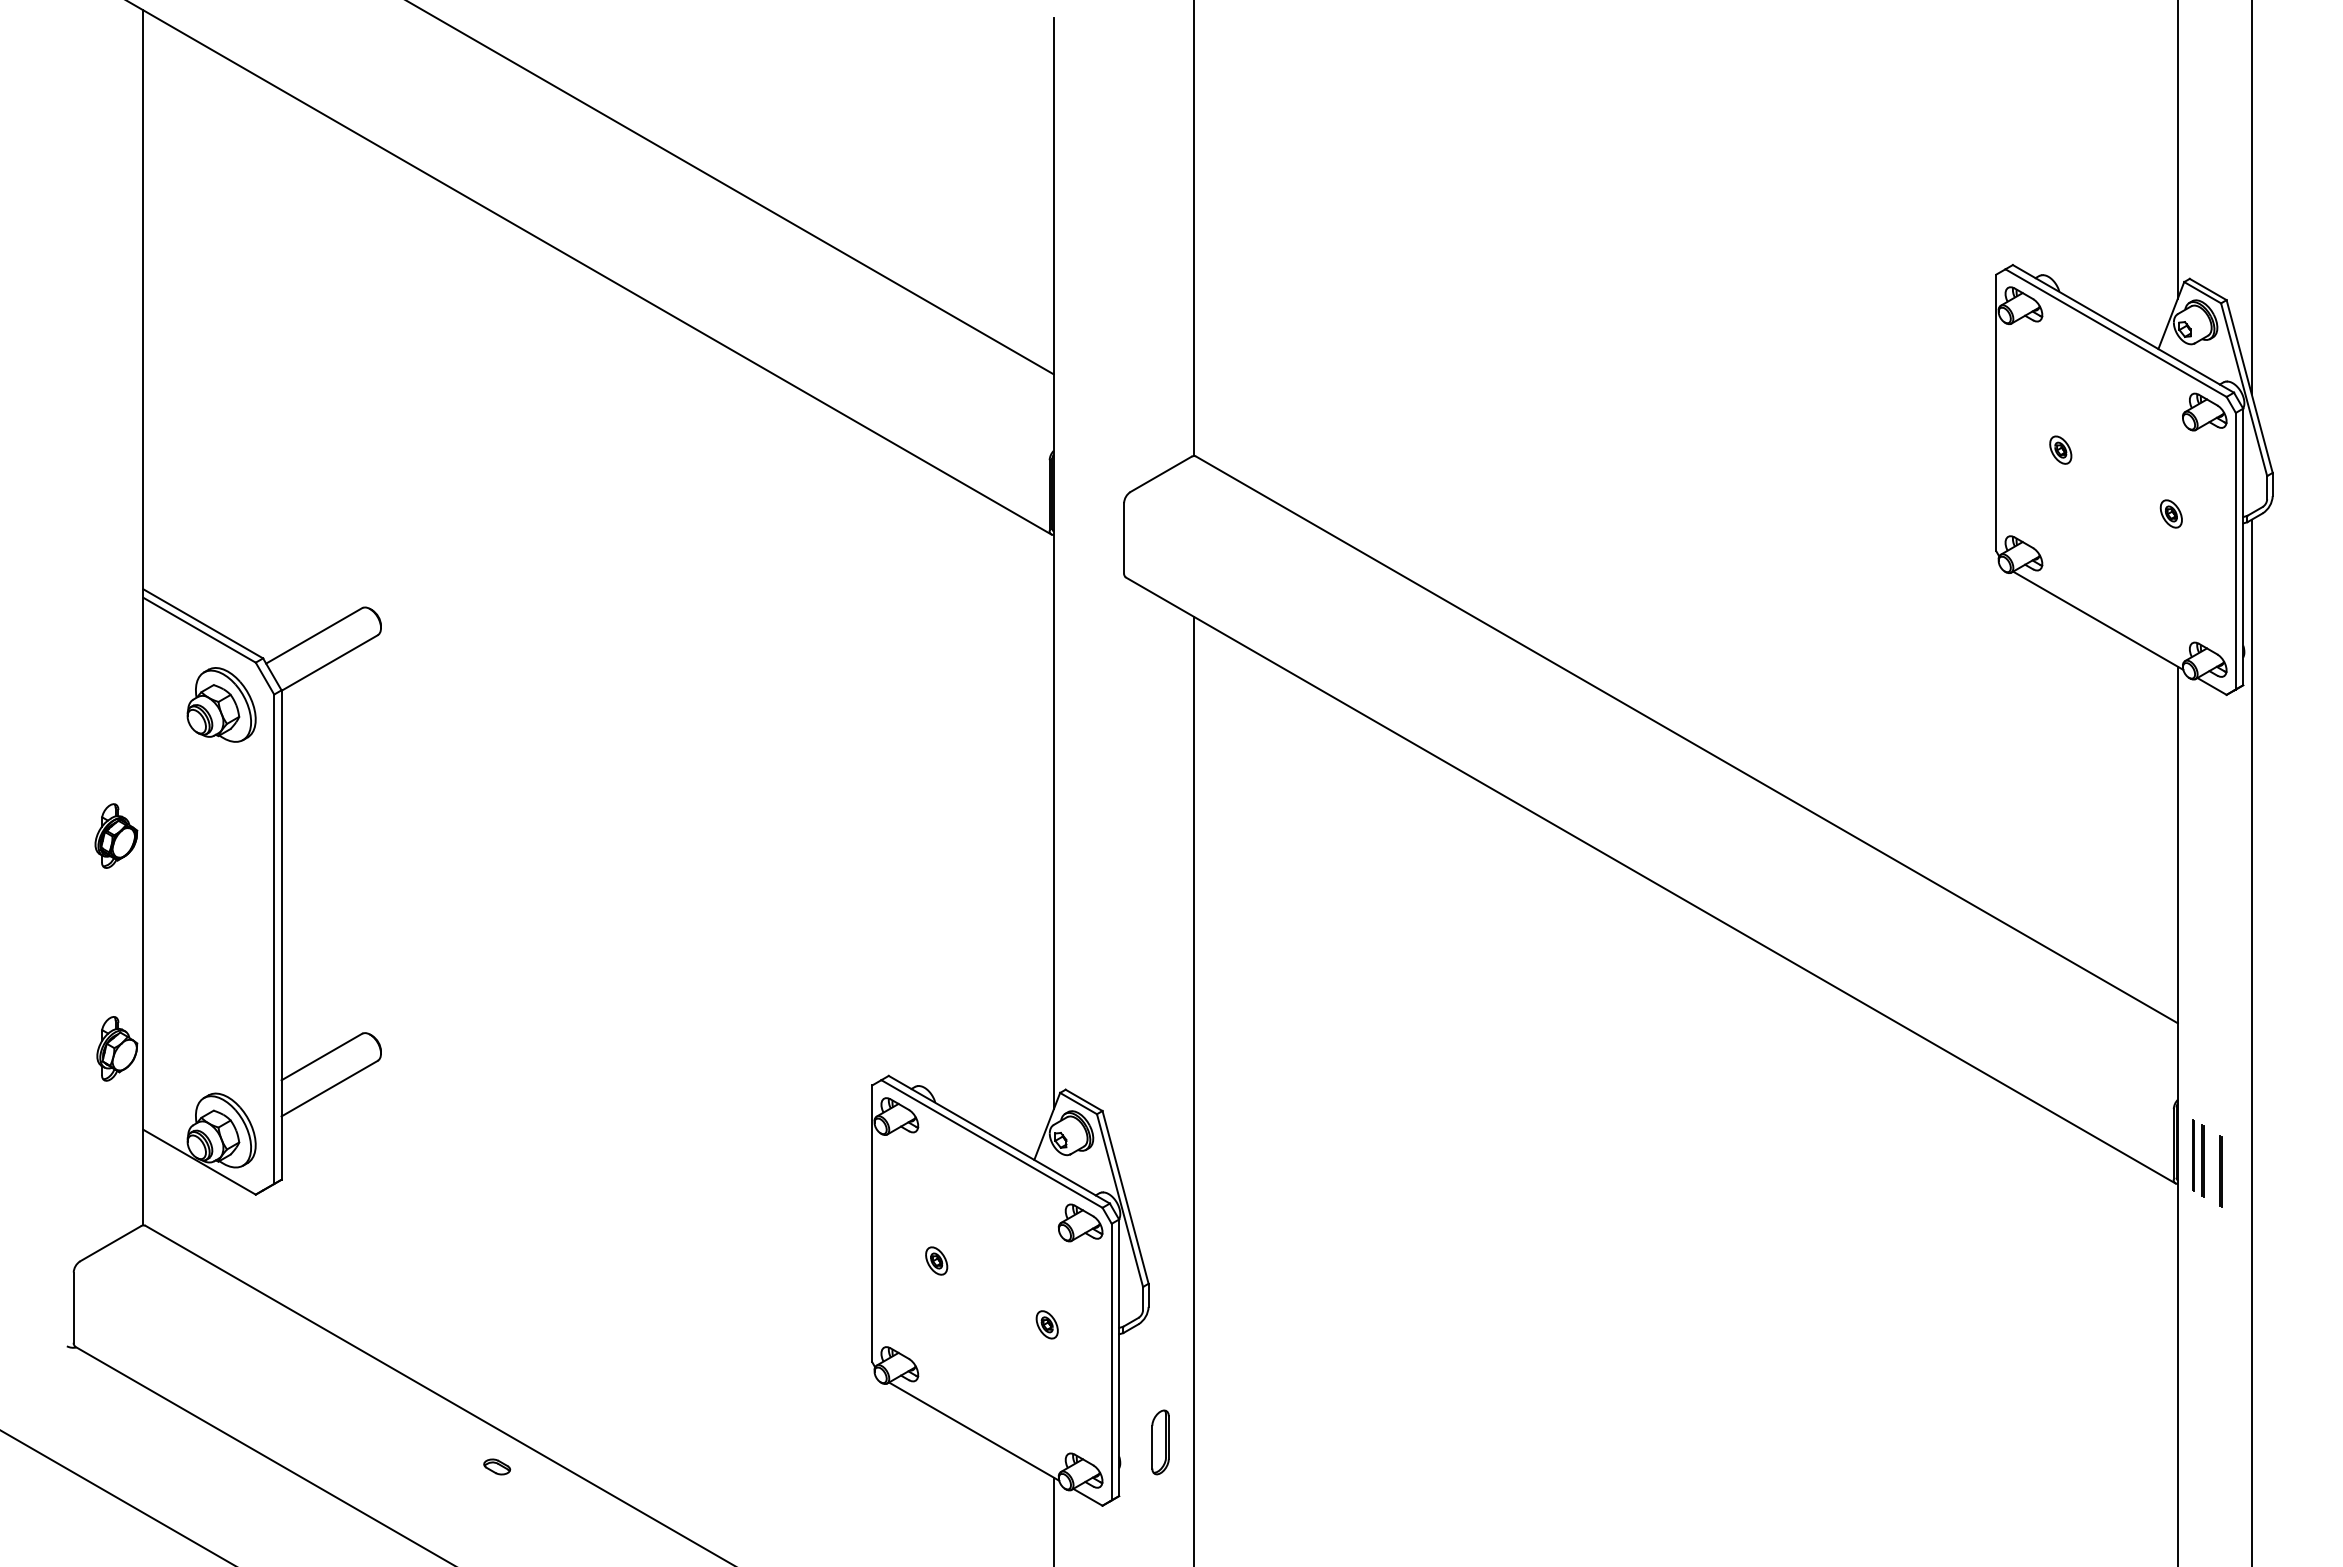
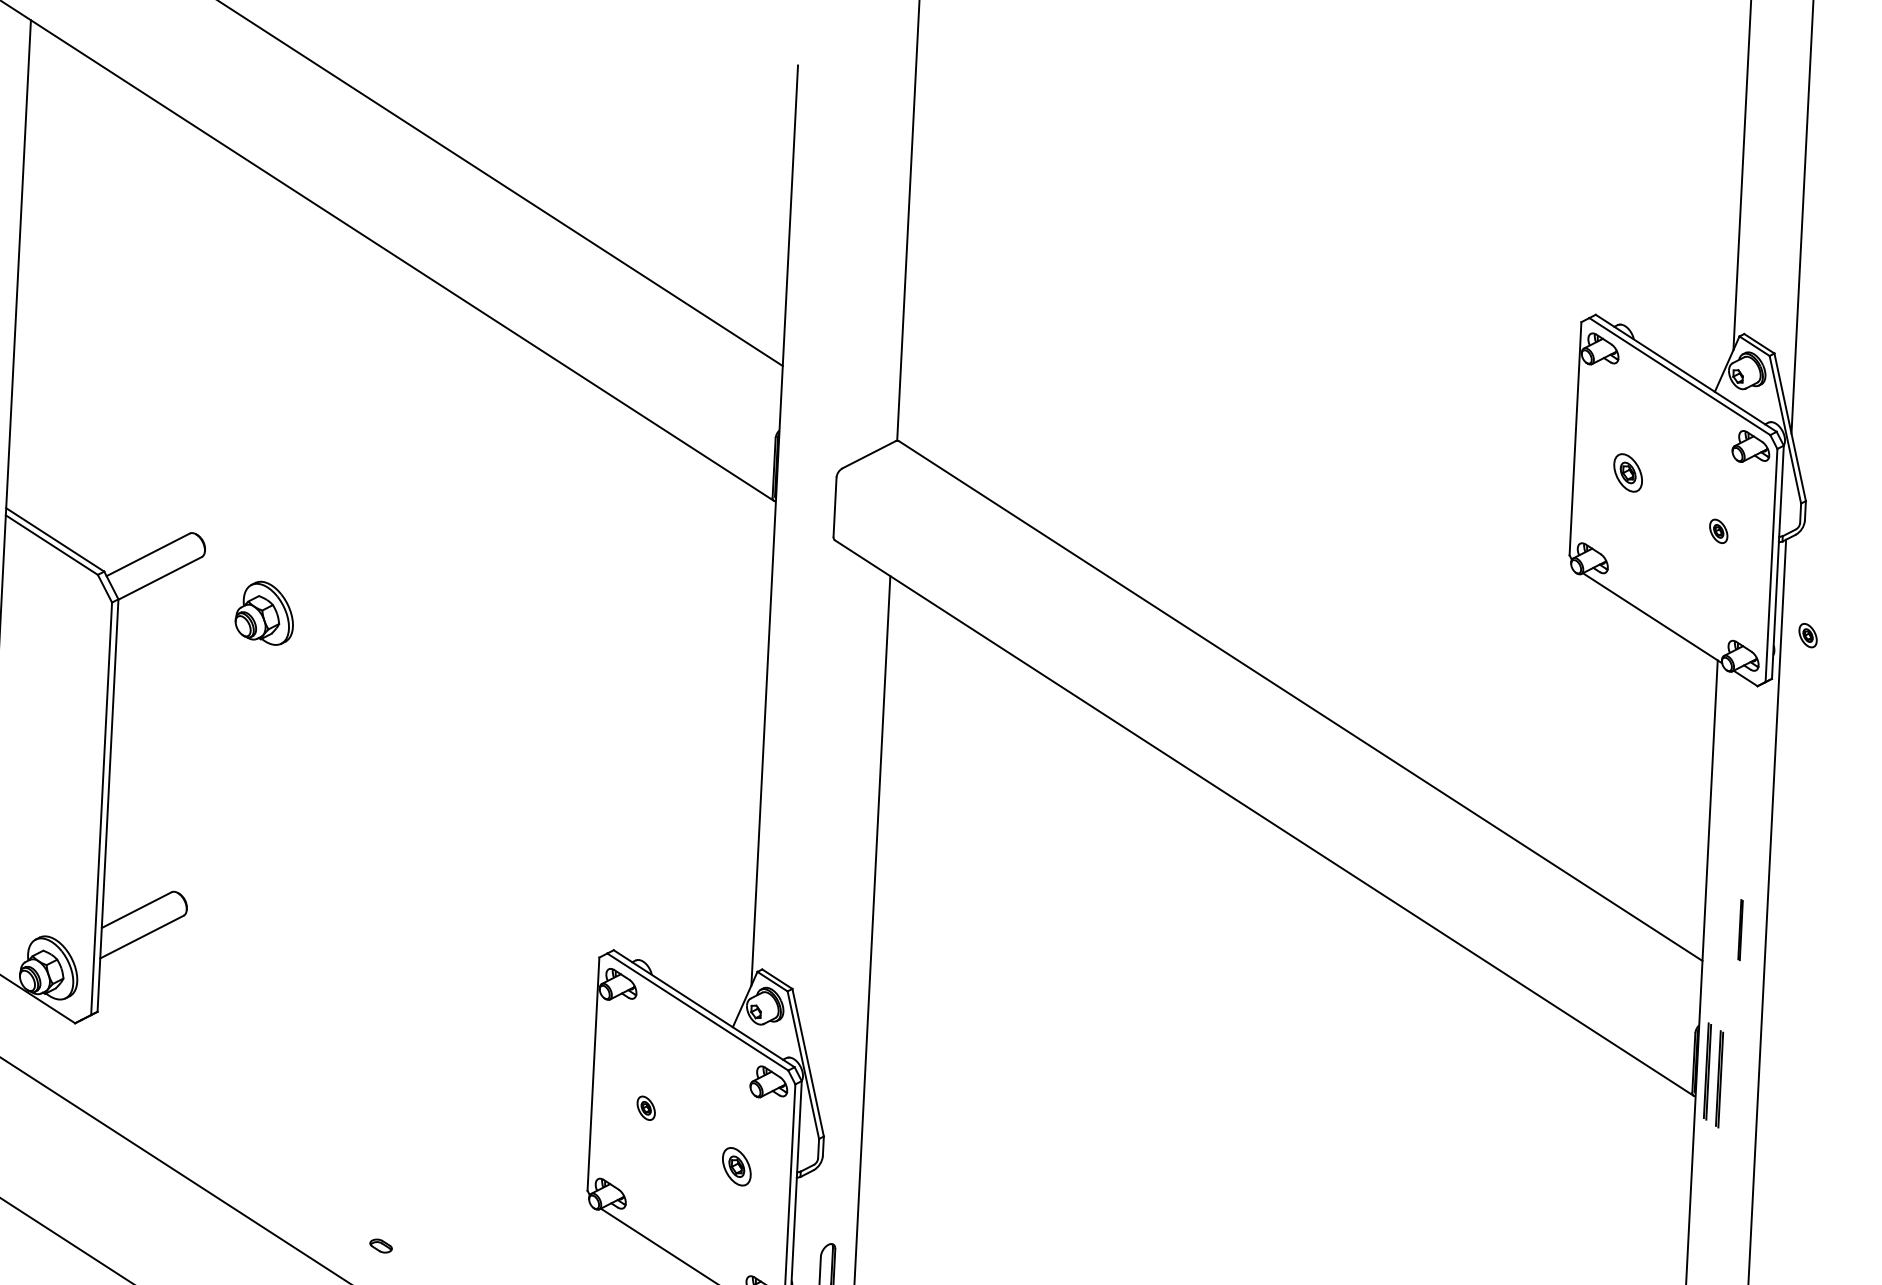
part: (2060, 449) -> (1628, 472), size x1.6
part: (2282, 631) -> (1807, 635), added
part: (221, 704) -> (264, 612), moved
part: (2198, 1158) -> (1714, 1075), size x1.6
line: (2220, 1171) -> (1740, 930), moved
part: (1046, 1324) -> (736, 1166), size x1.6
part: (497, 1466) -> (381, 1245), moved

